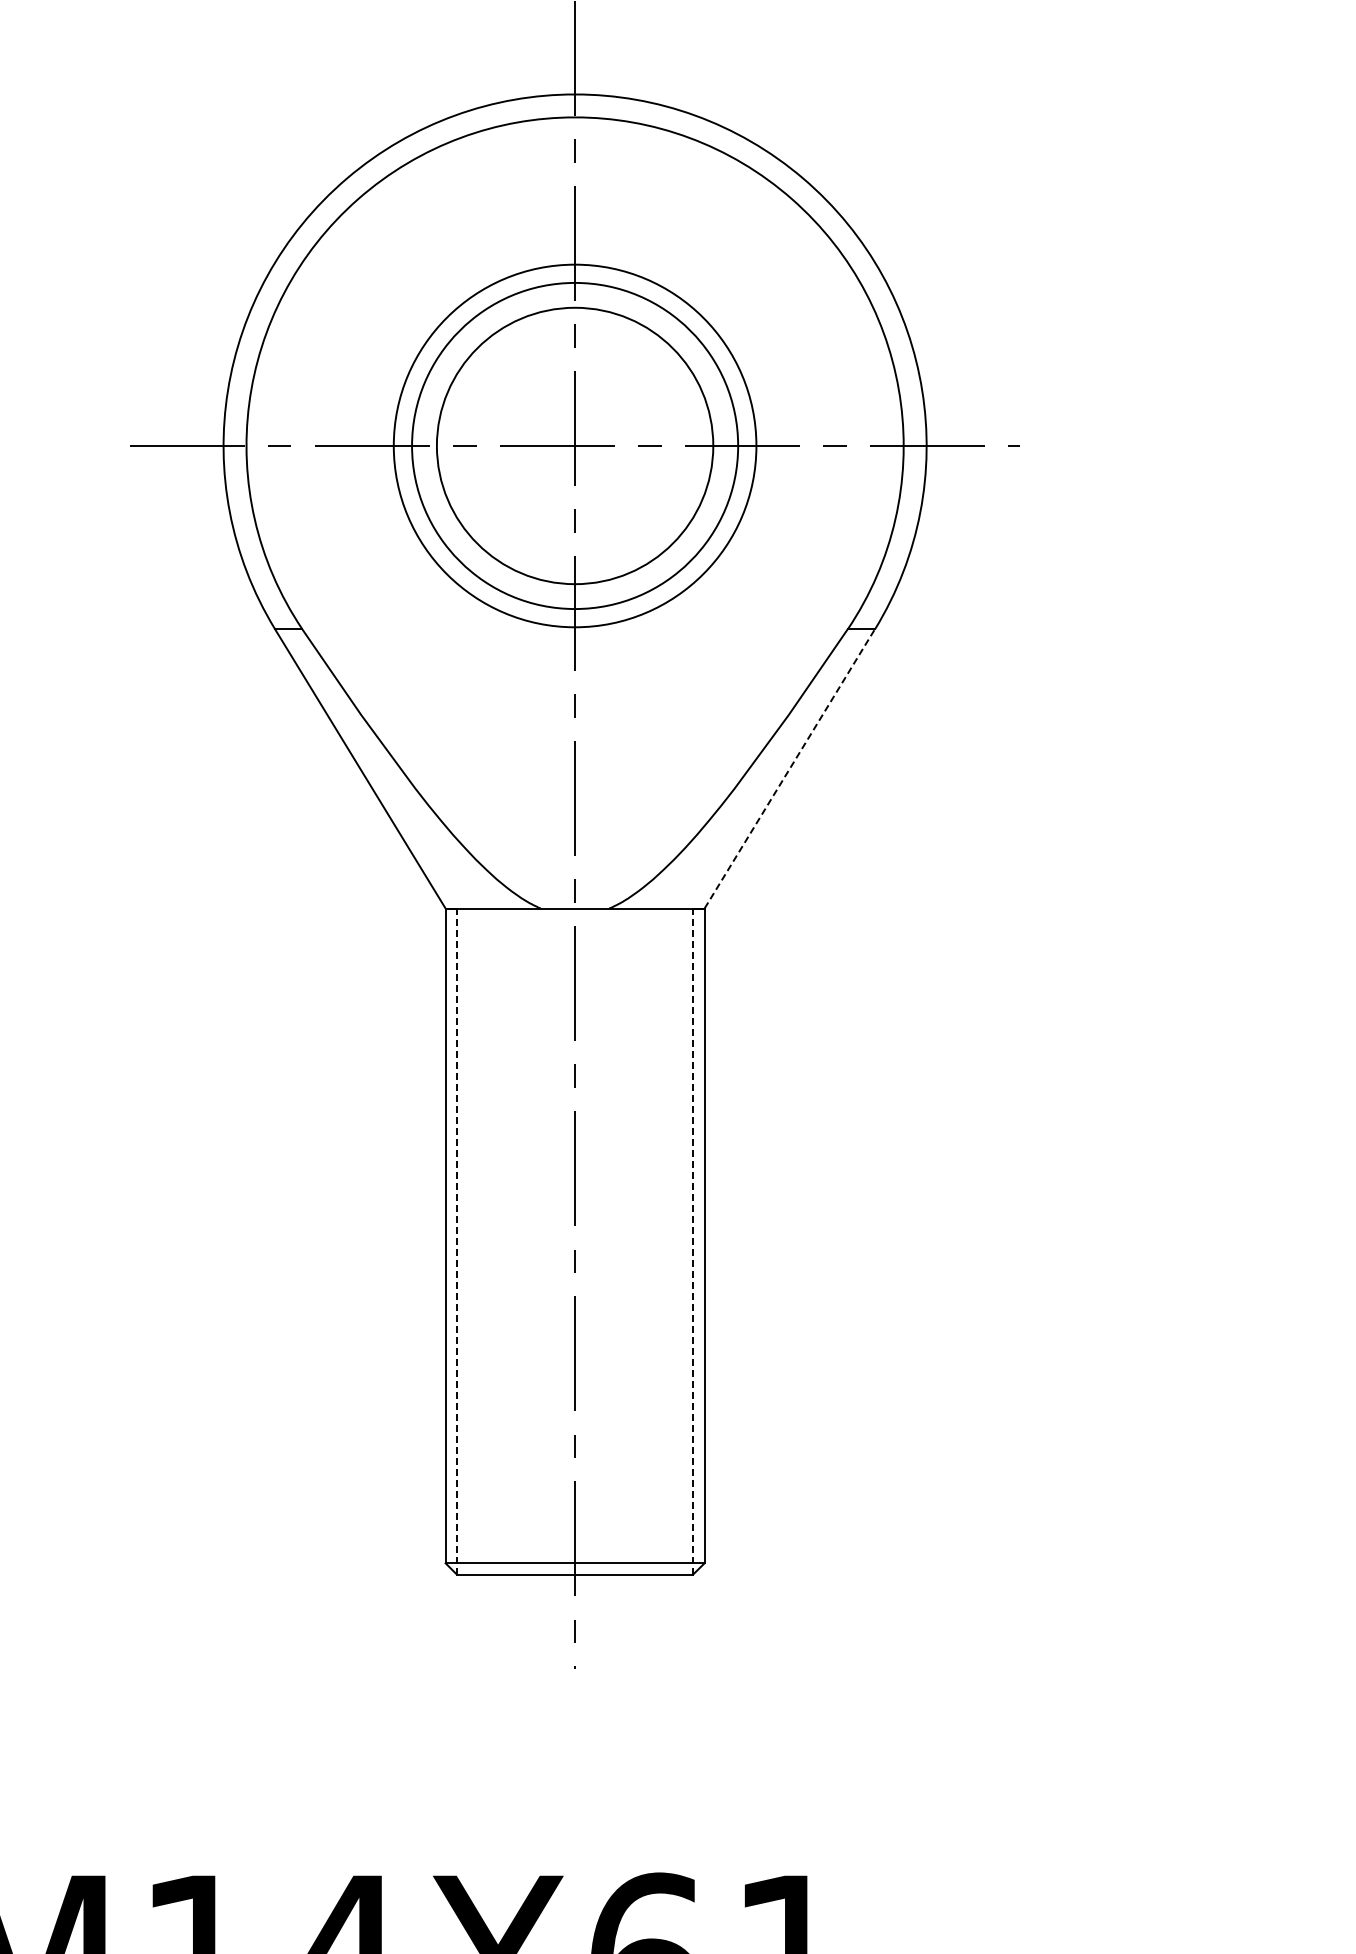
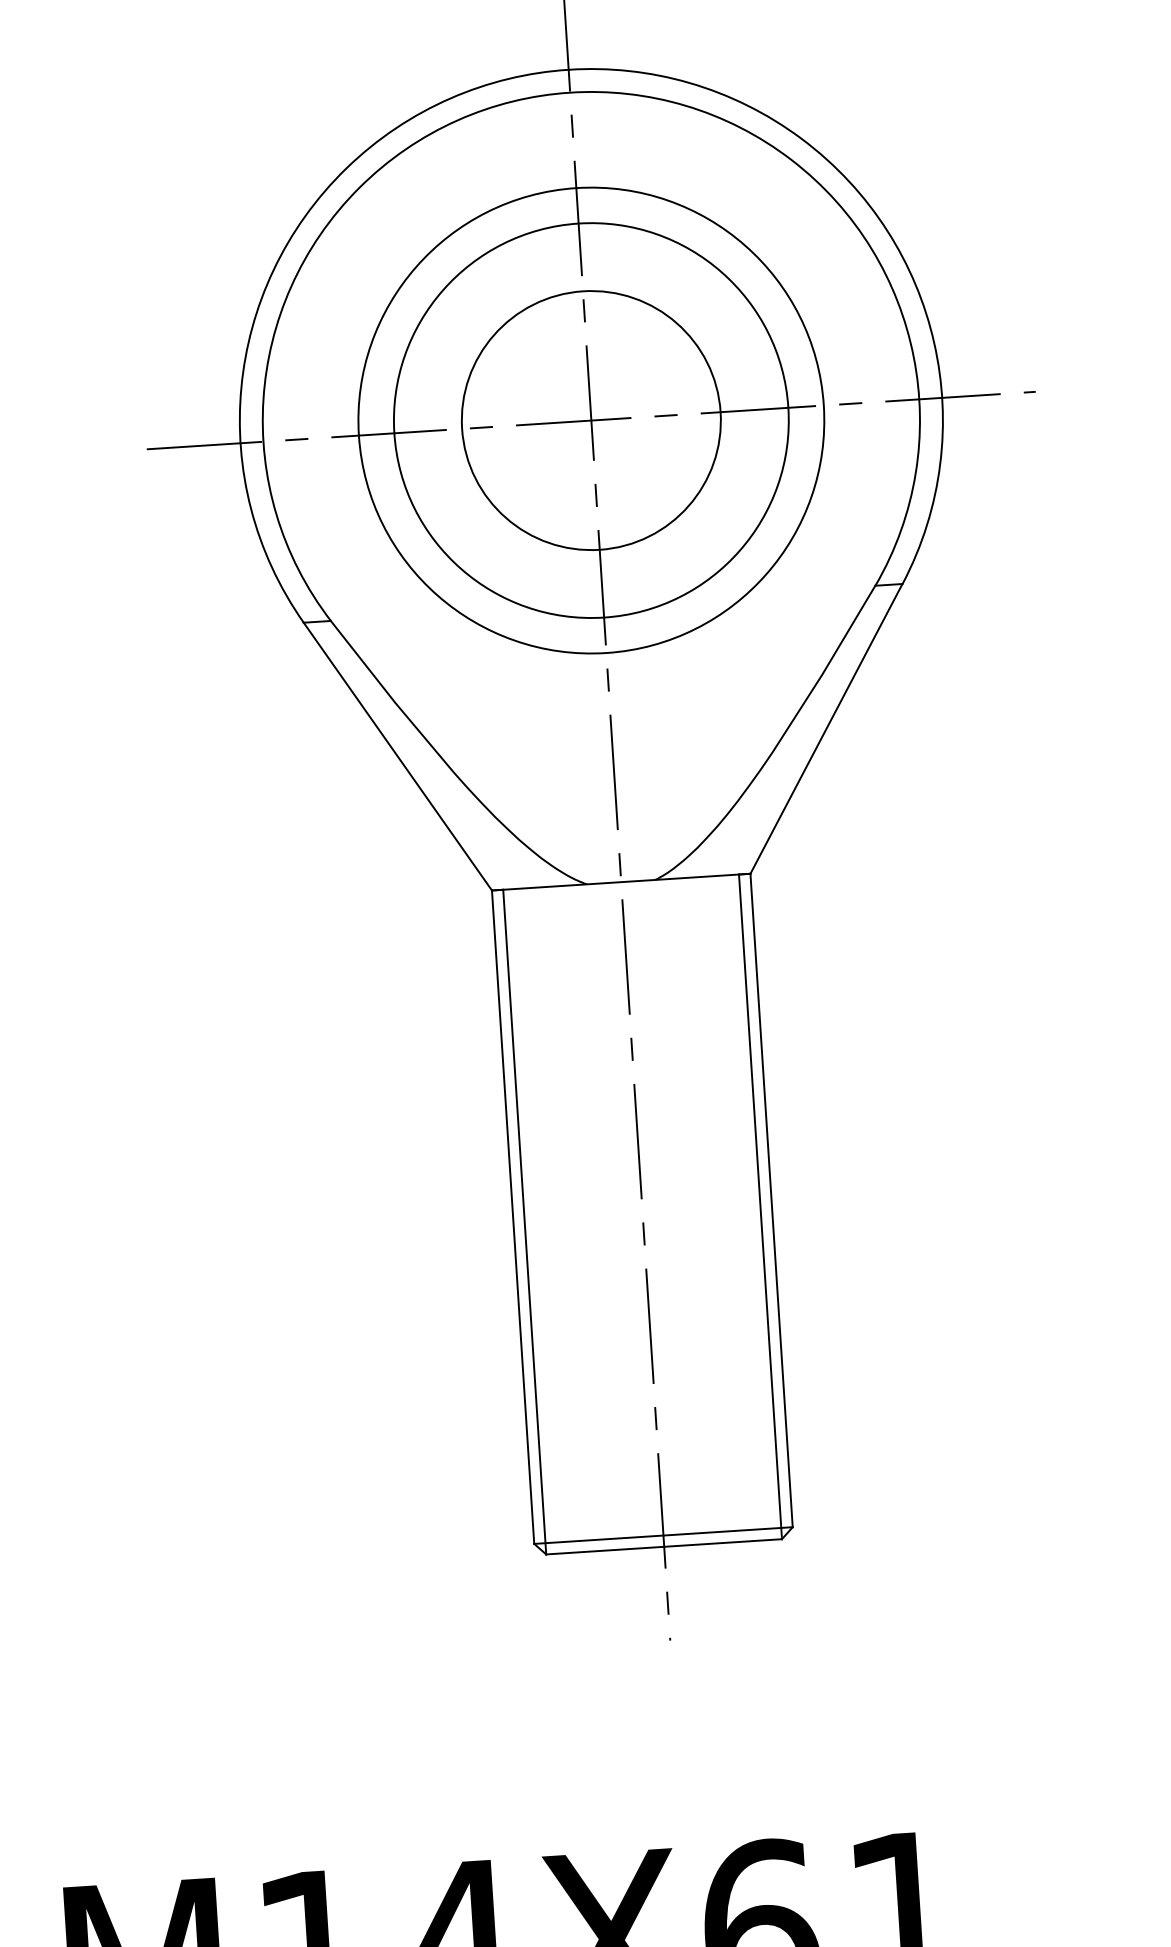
circle: (574, 445) -> (590, 420), size x0.71
circle: (574, 445) -> (590, 420), size x1.43
circle: (575, 445) -> (591, 420), size x1.43
line: (789, 768) -> (826, 728), dashed -> solid
line: (456, 1241) -> (524, 1222), dashed -> solid
line: (693, 1241) -> (760, 1206), dashed -> solid

